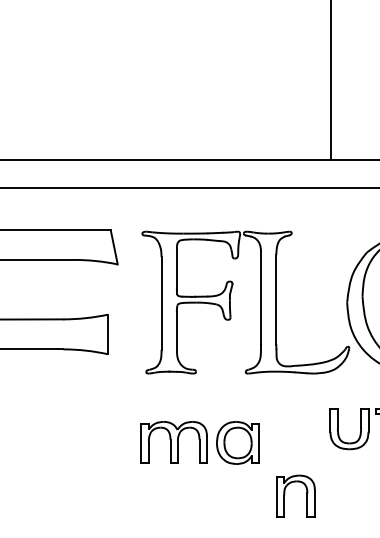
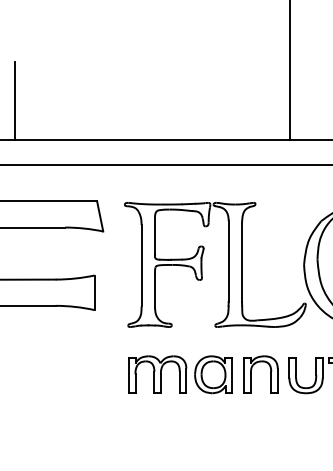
line: (17, 114) -> (15, 100), added
part: (200, 442) -> (180, 374), moved
part: (284, 496) -> (251, 374), moved

